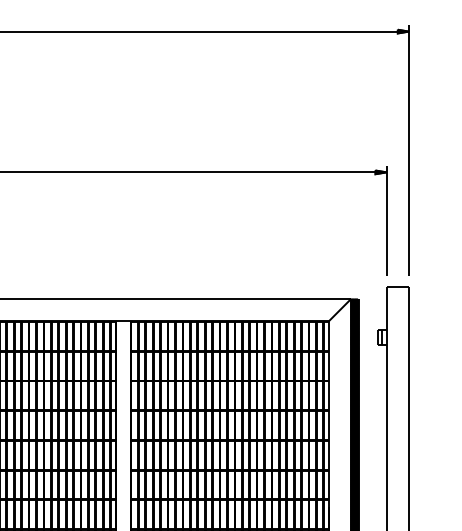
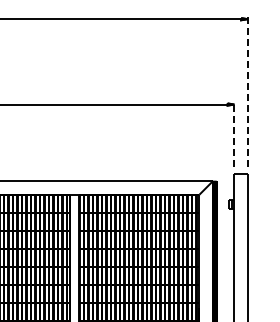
line: (408, 149) -> (247, 90), solid -> dashed
line: (386, 220) -> (234, 133), solid -> dashed

